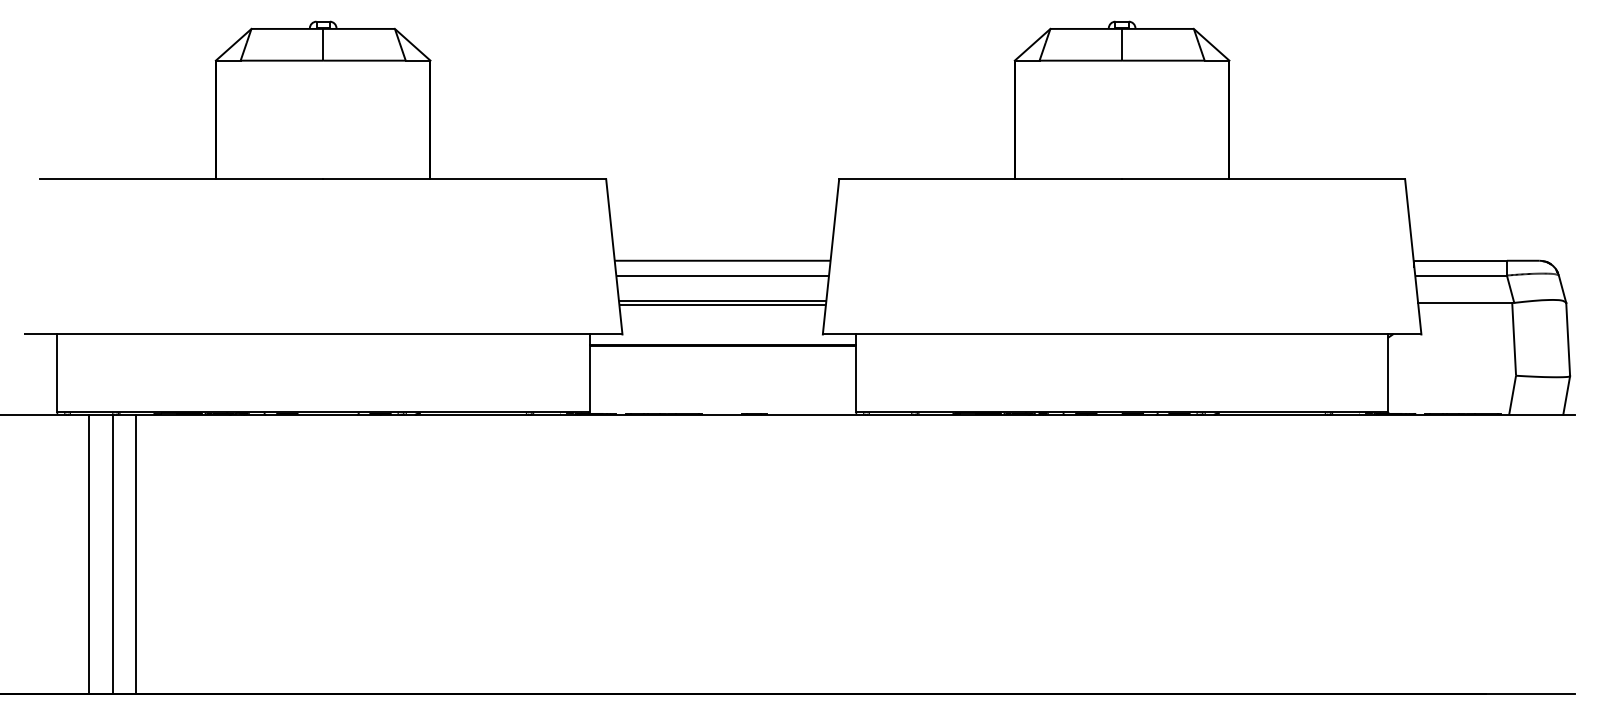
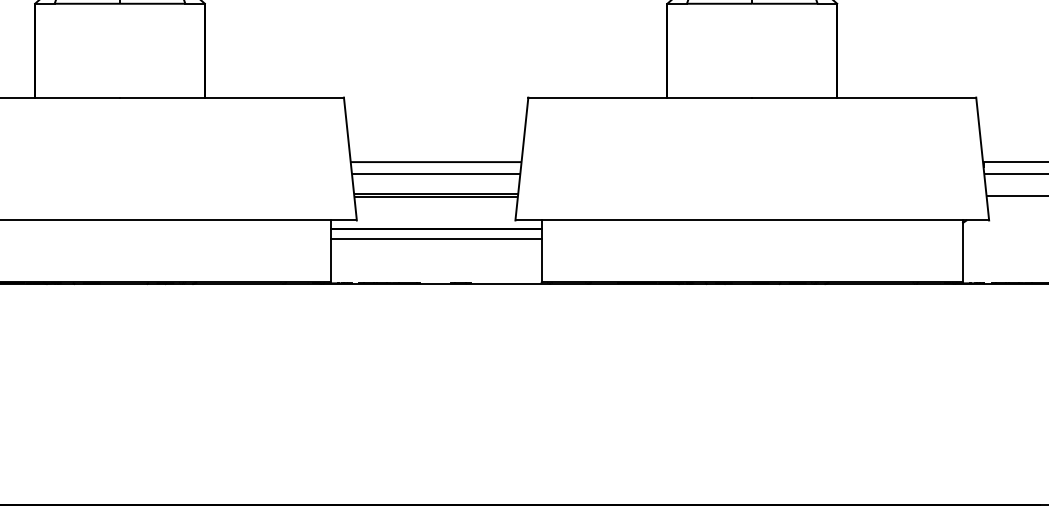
line: (722, 357) -> (436, 238), added

